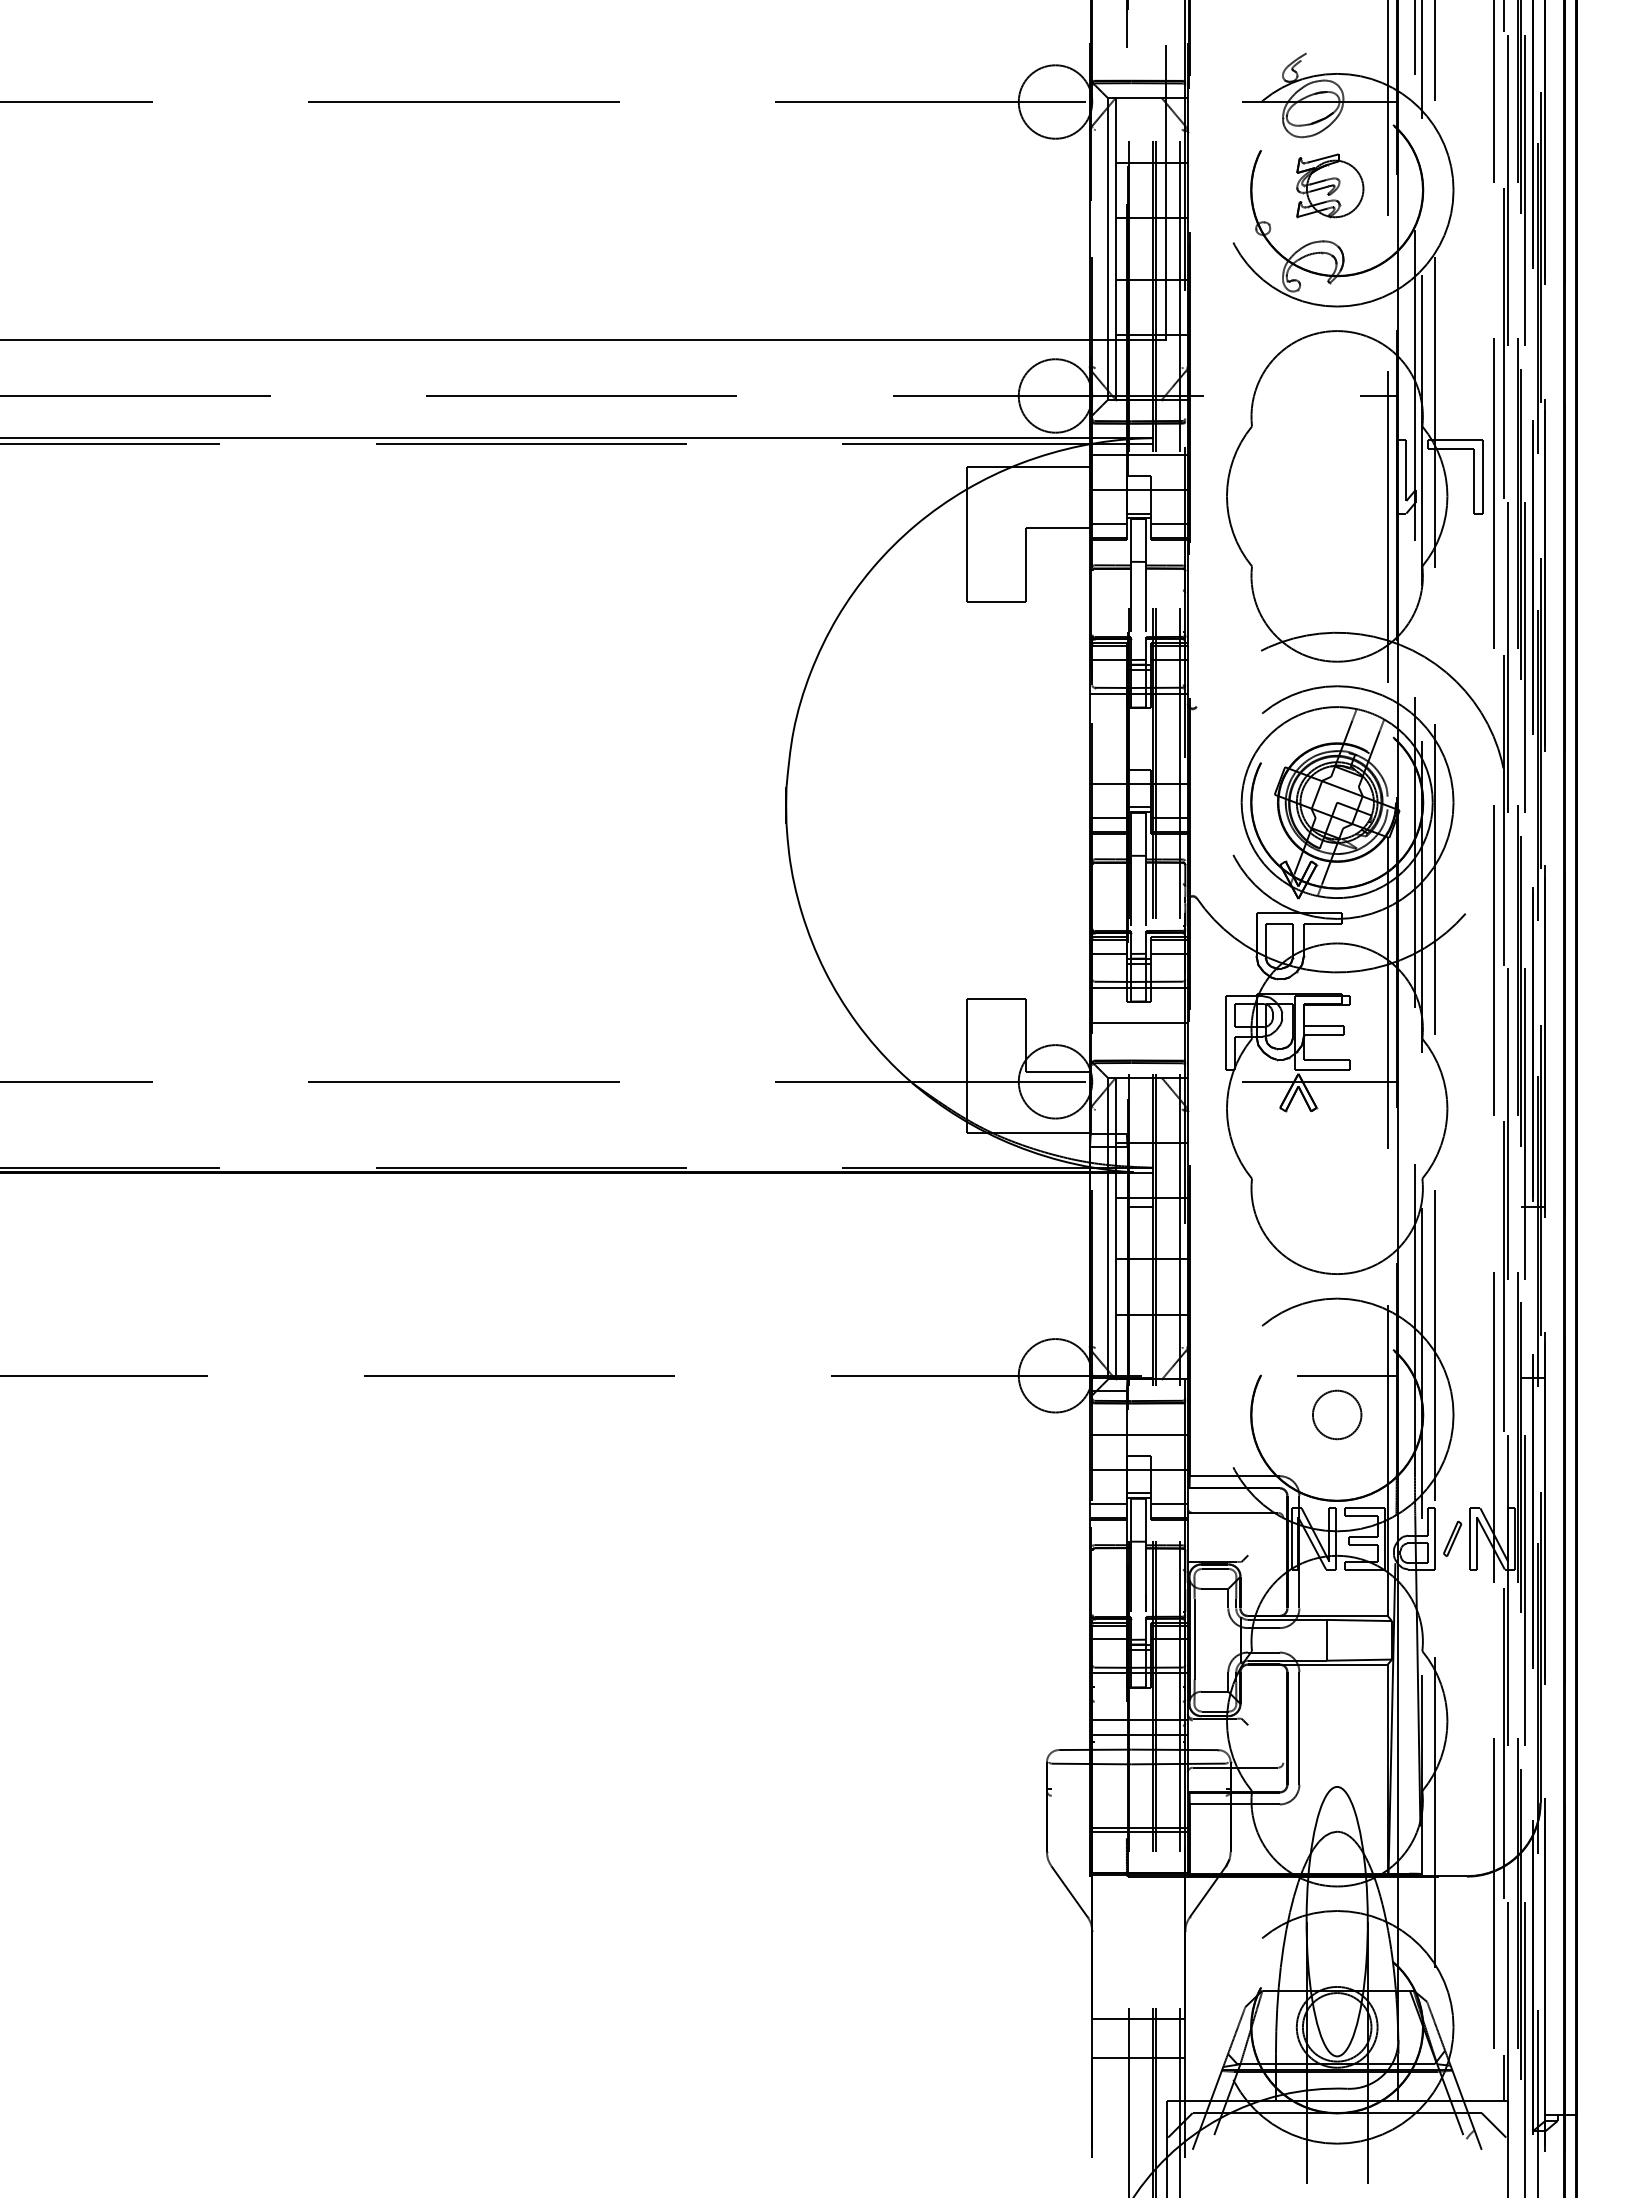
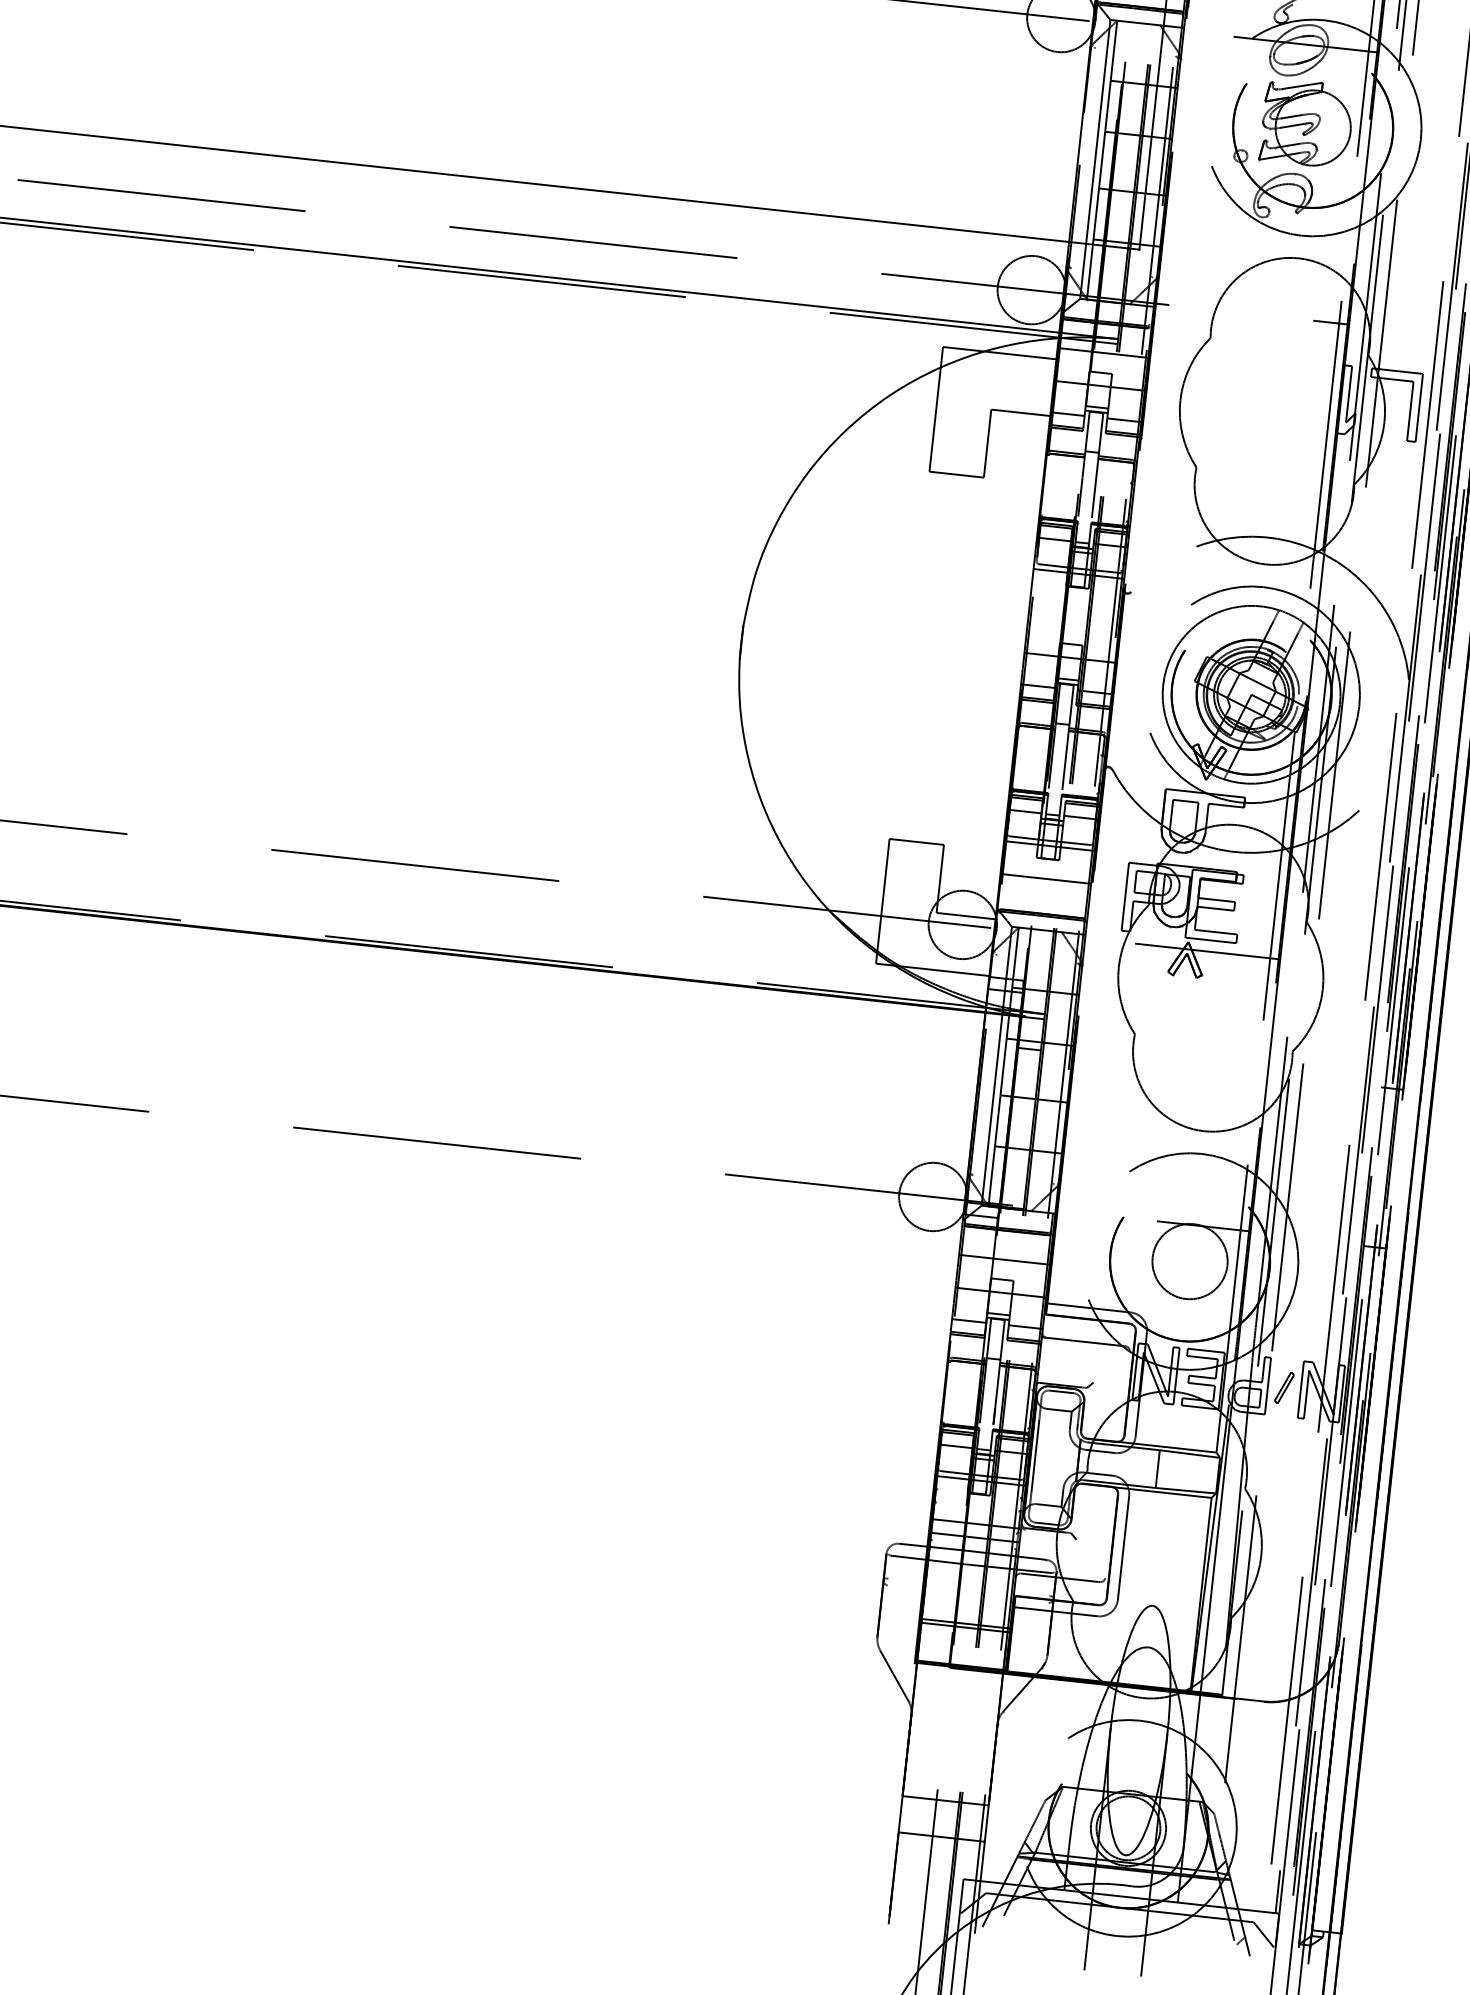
part: (1330, 185) -> (1307, 122), size x1.43
circle: (1336, 1414) -> (1189, 1261), size x1.67

